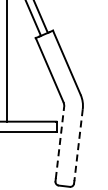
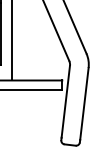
line: (60, 142) -> (66, 101), dashed -> solid
line: (78, 145) -> (84, 104), dashed -> solid

